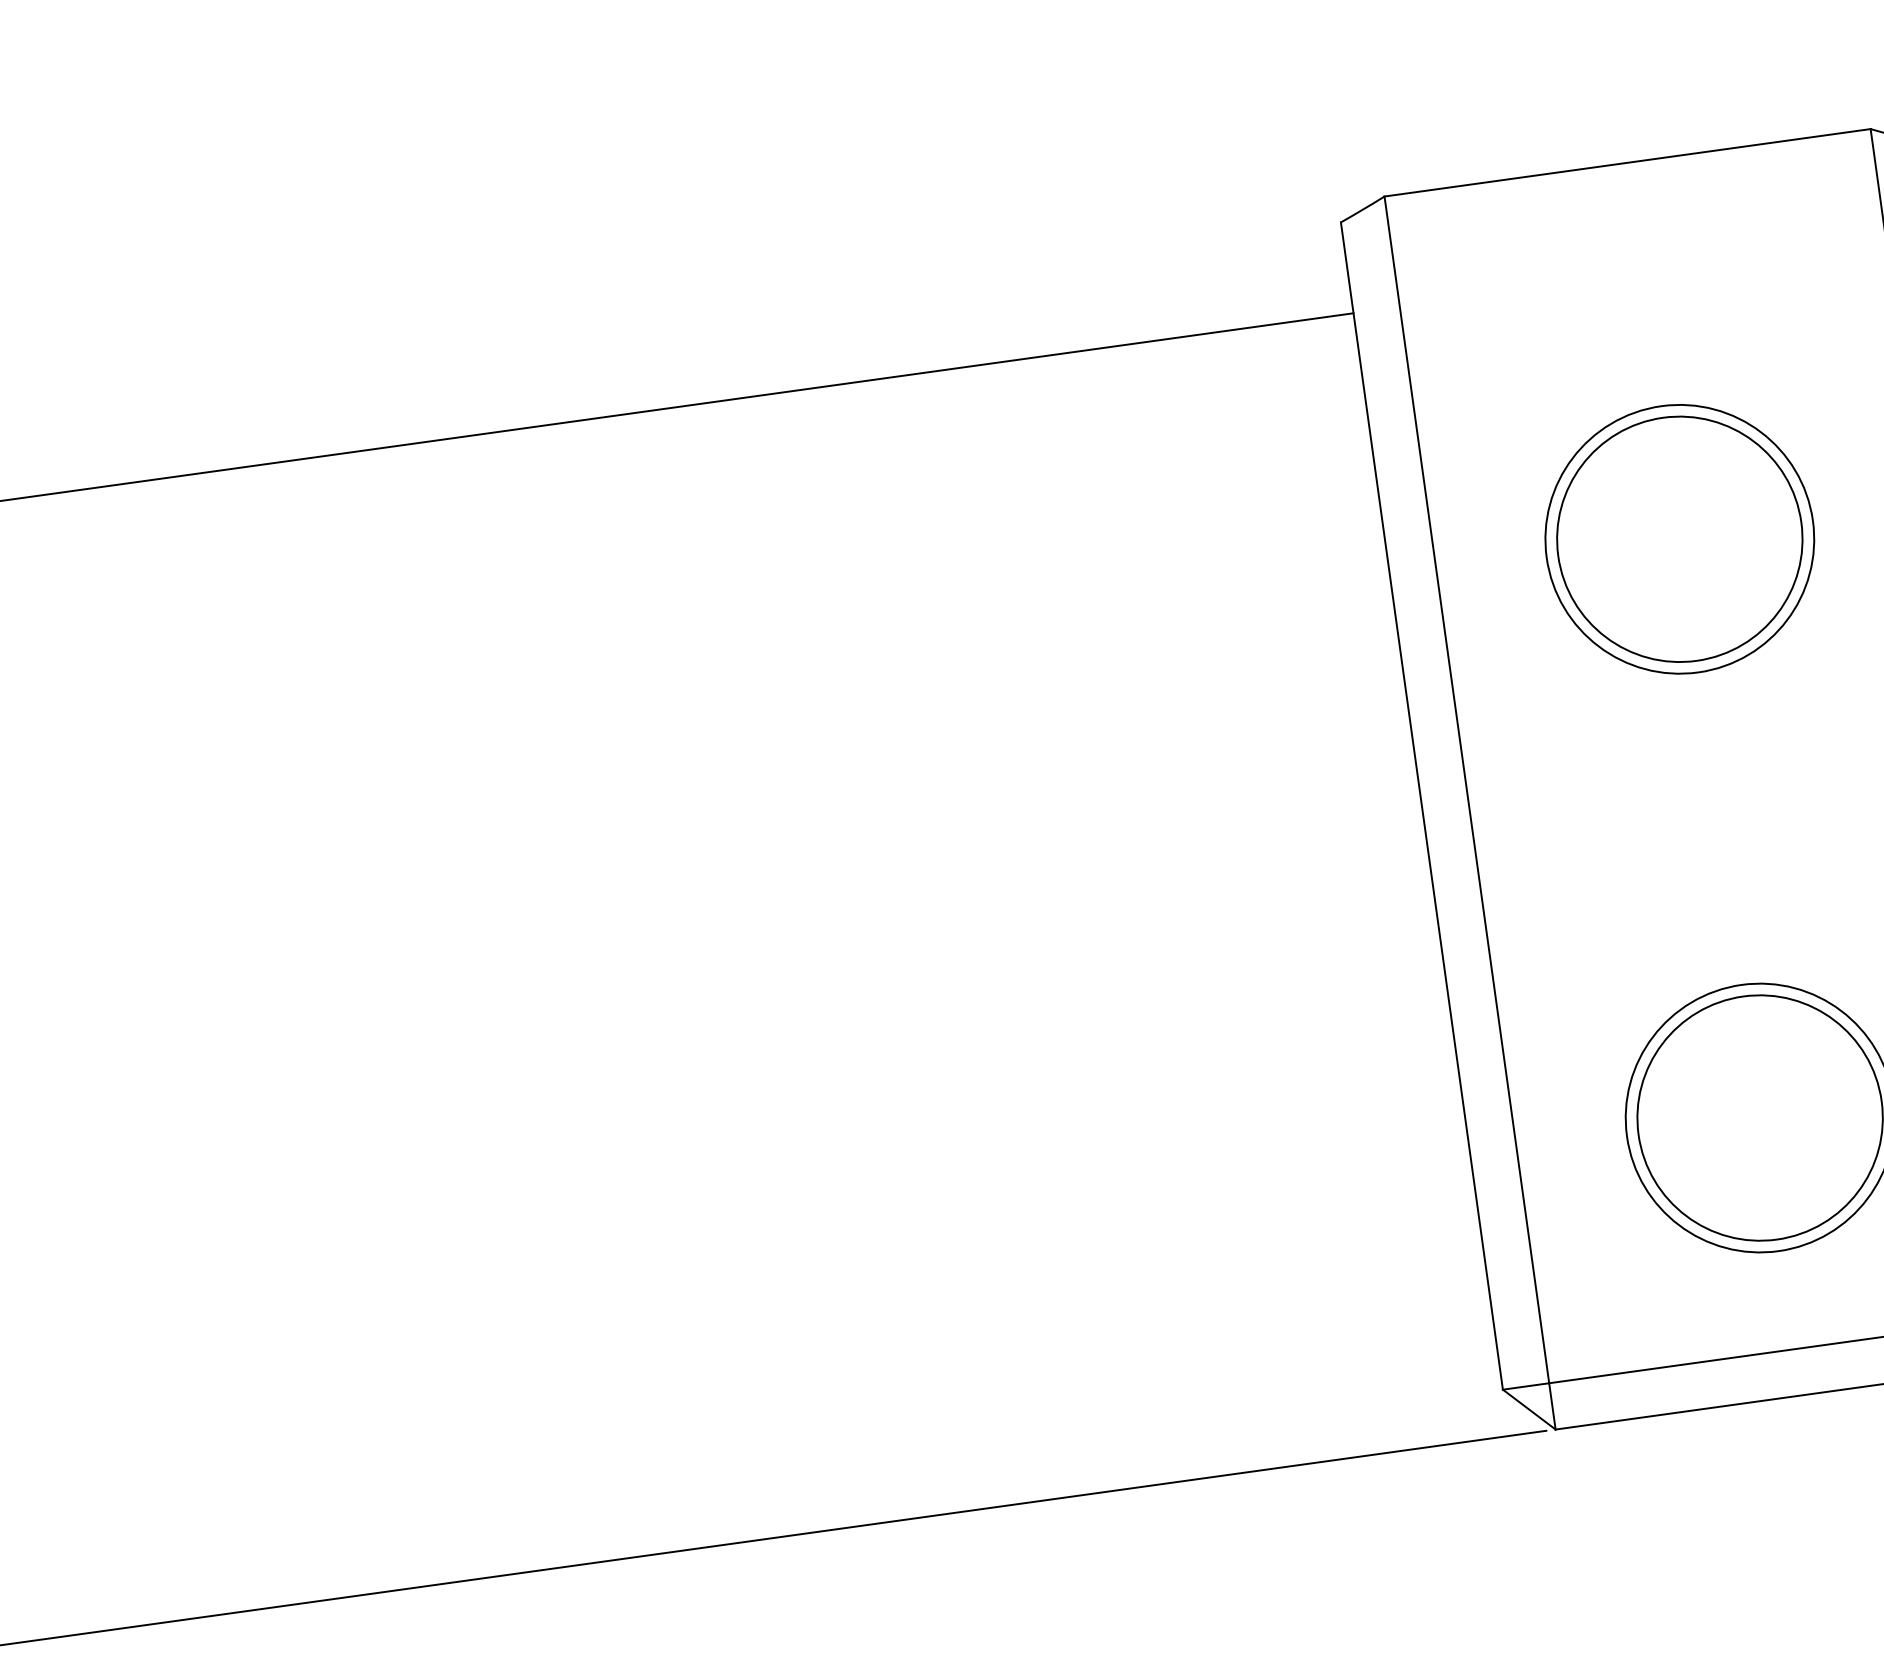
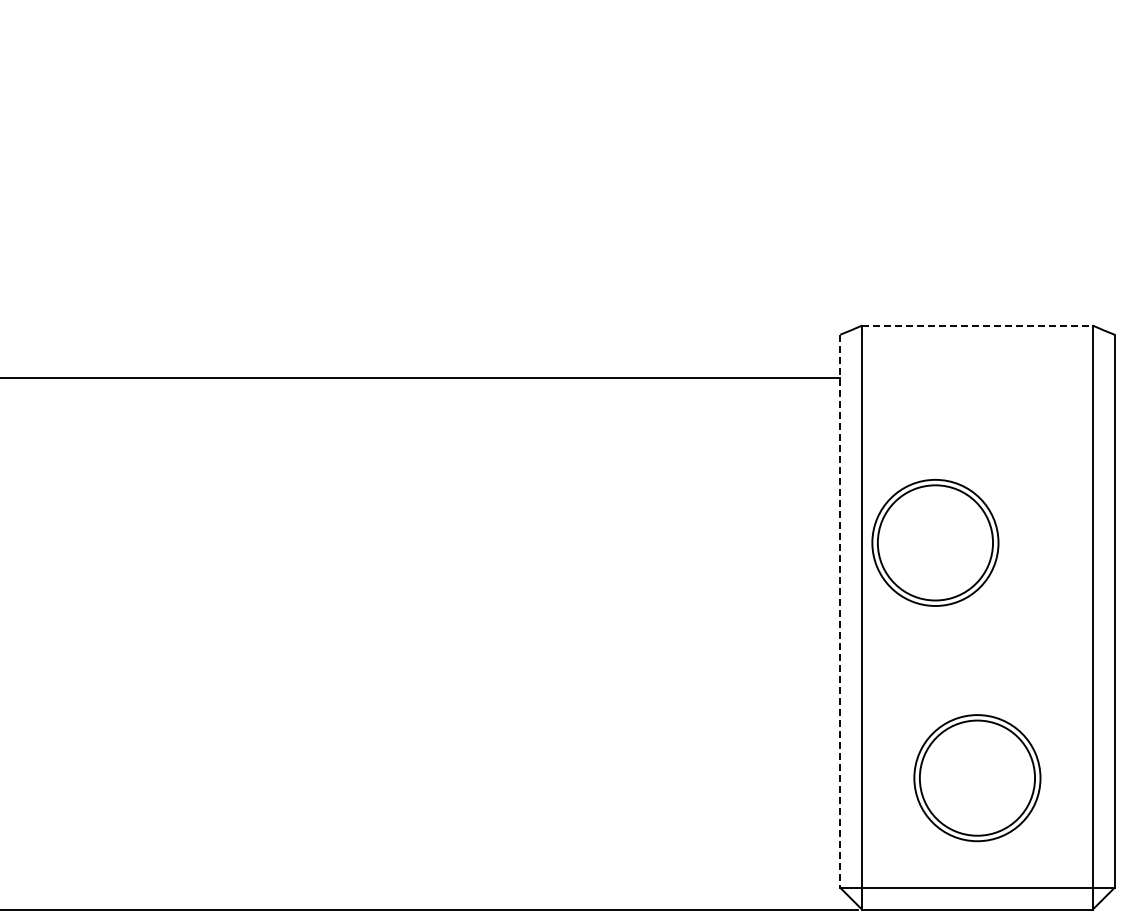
line: (1627, 162) -> (977, 325), solid -> dashed
part: (1679, 538) -> (935, 542), moved
line: (1422, 806) -> (840, 611), solid -> dashed

